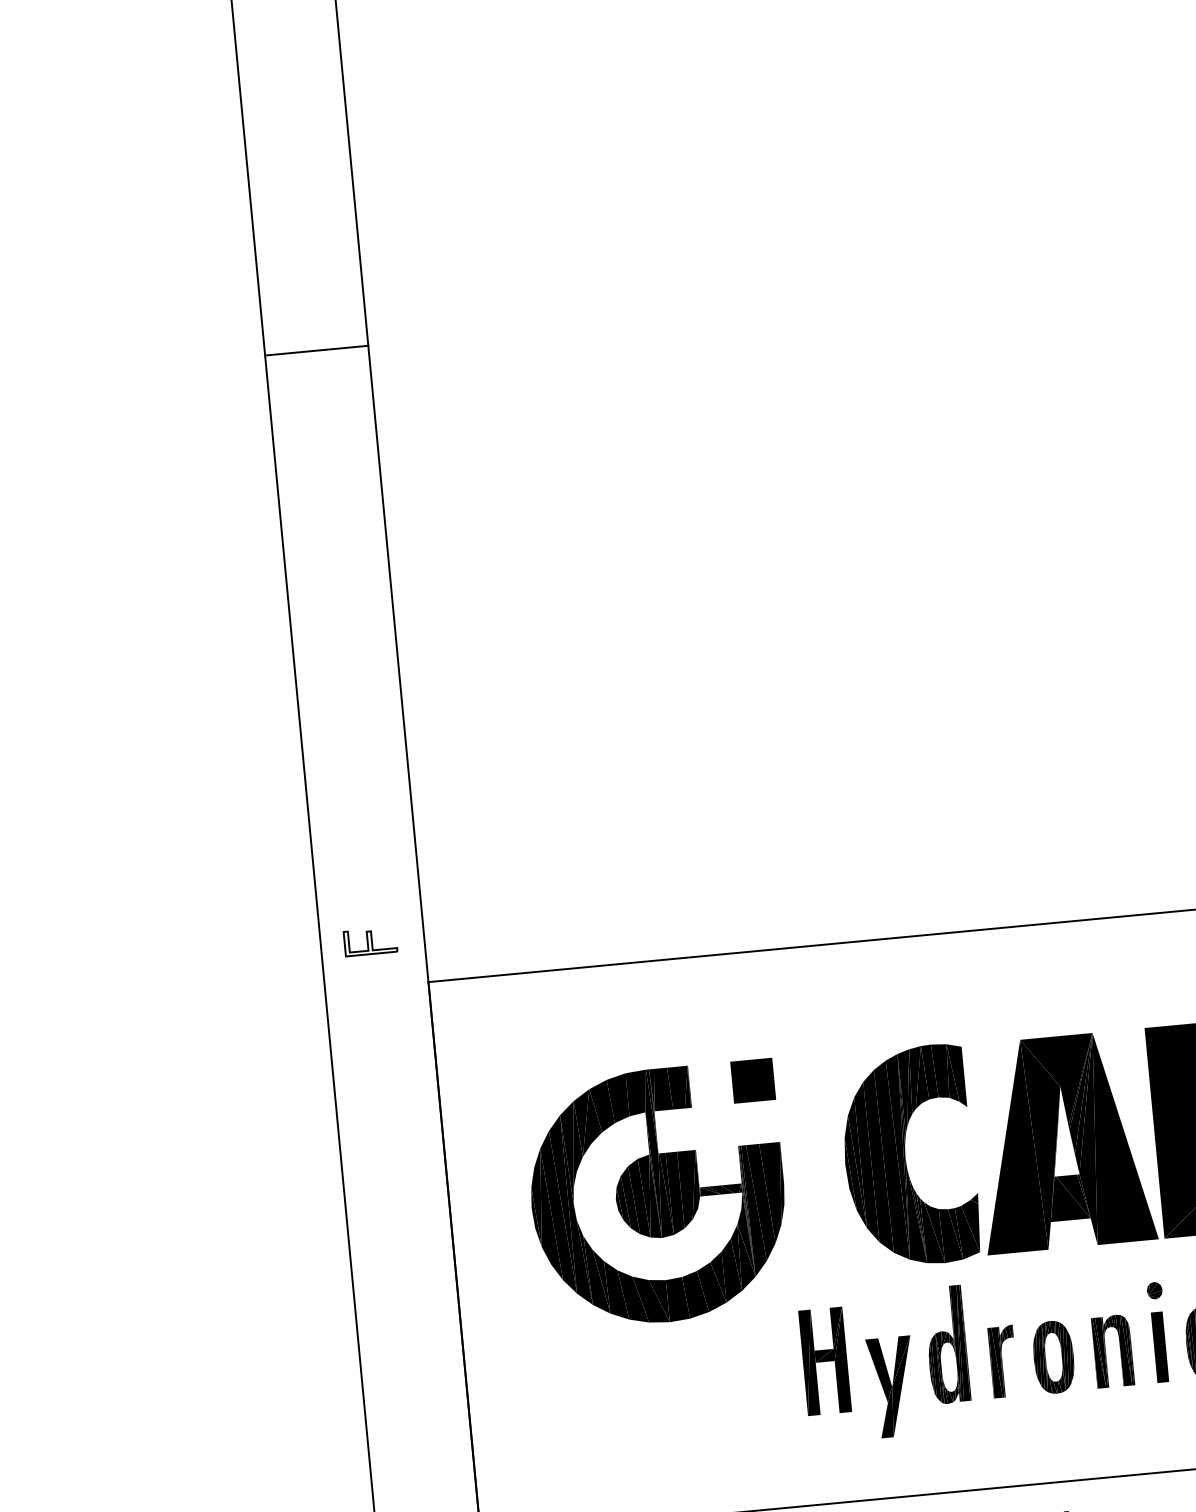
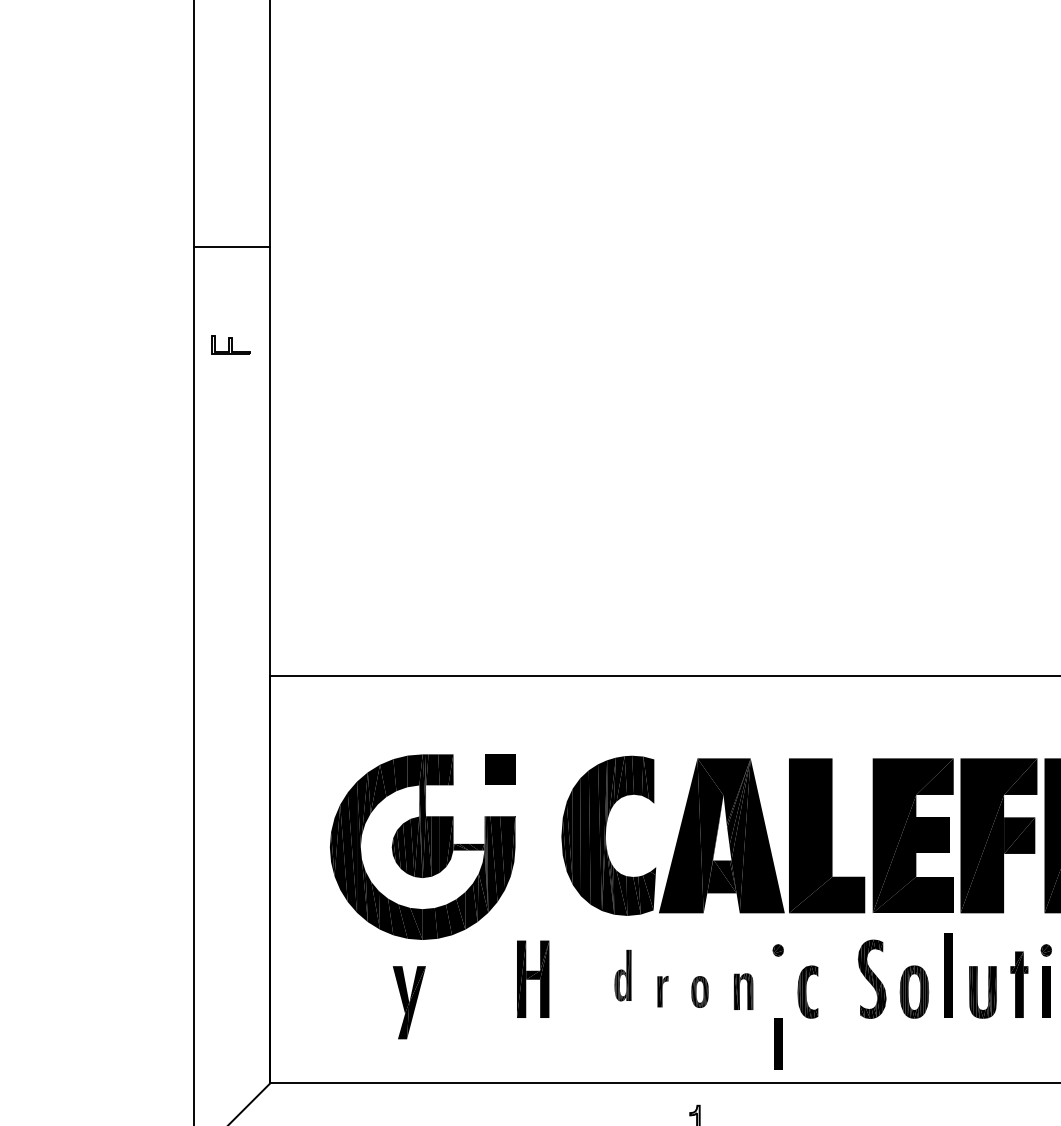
line: (316, 350) -> (232, 246), moved
part: (370, 940) -> (230, 344), moved
part: (946, 1344) -> (622, 975), size x0.6
part: (1160, 1346) -> (778, 1043), moved
part: (1112, 1350) -> (743, 991), size x0.7
part: (1052, 1356) -> (699, 991), size x0.6
part: (1002, 1361) -> (662, 991), size x0.6
part: (891, 1386) -> (408, 1002), moved

